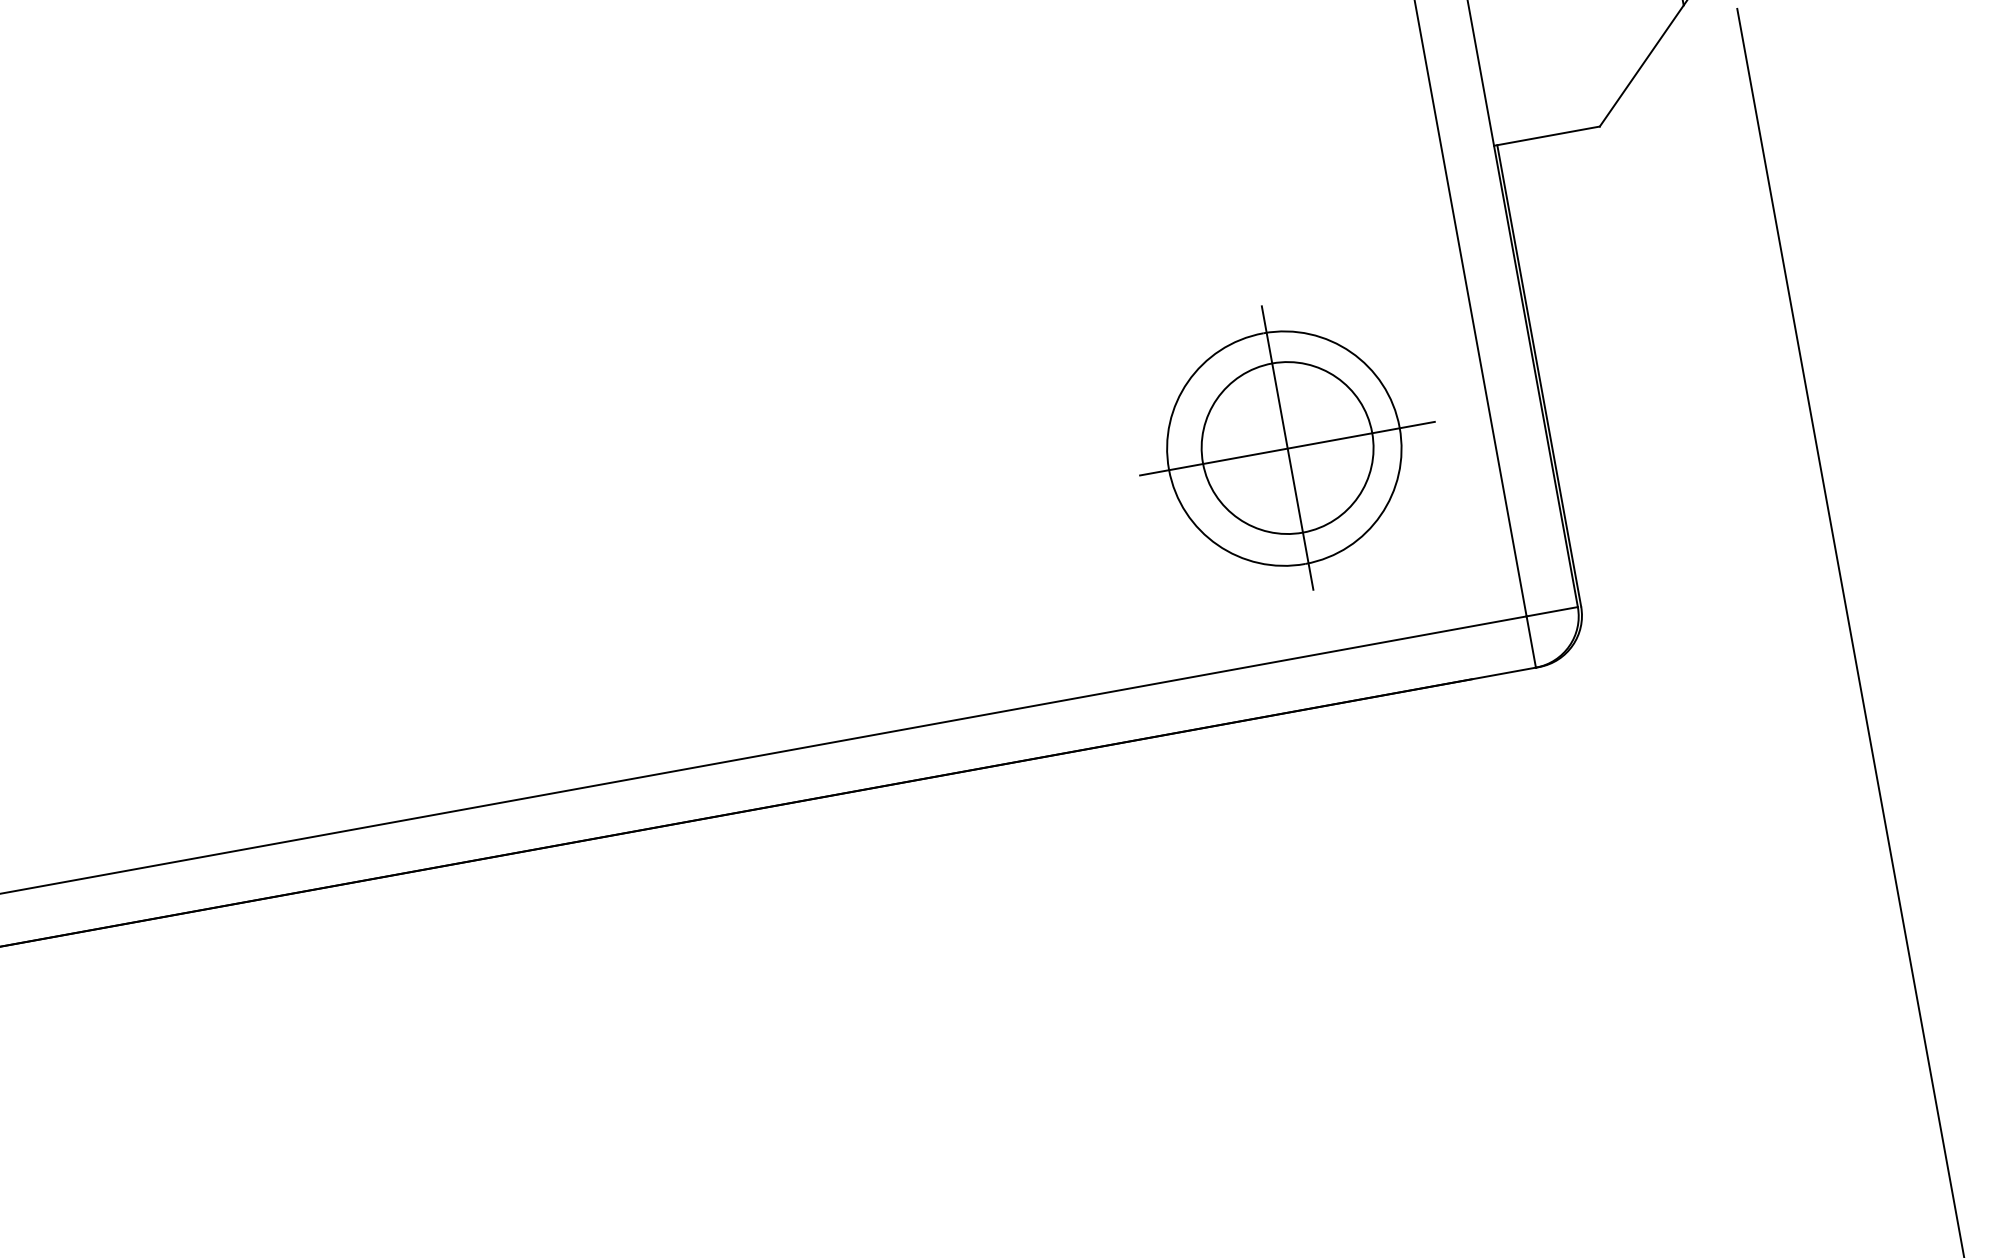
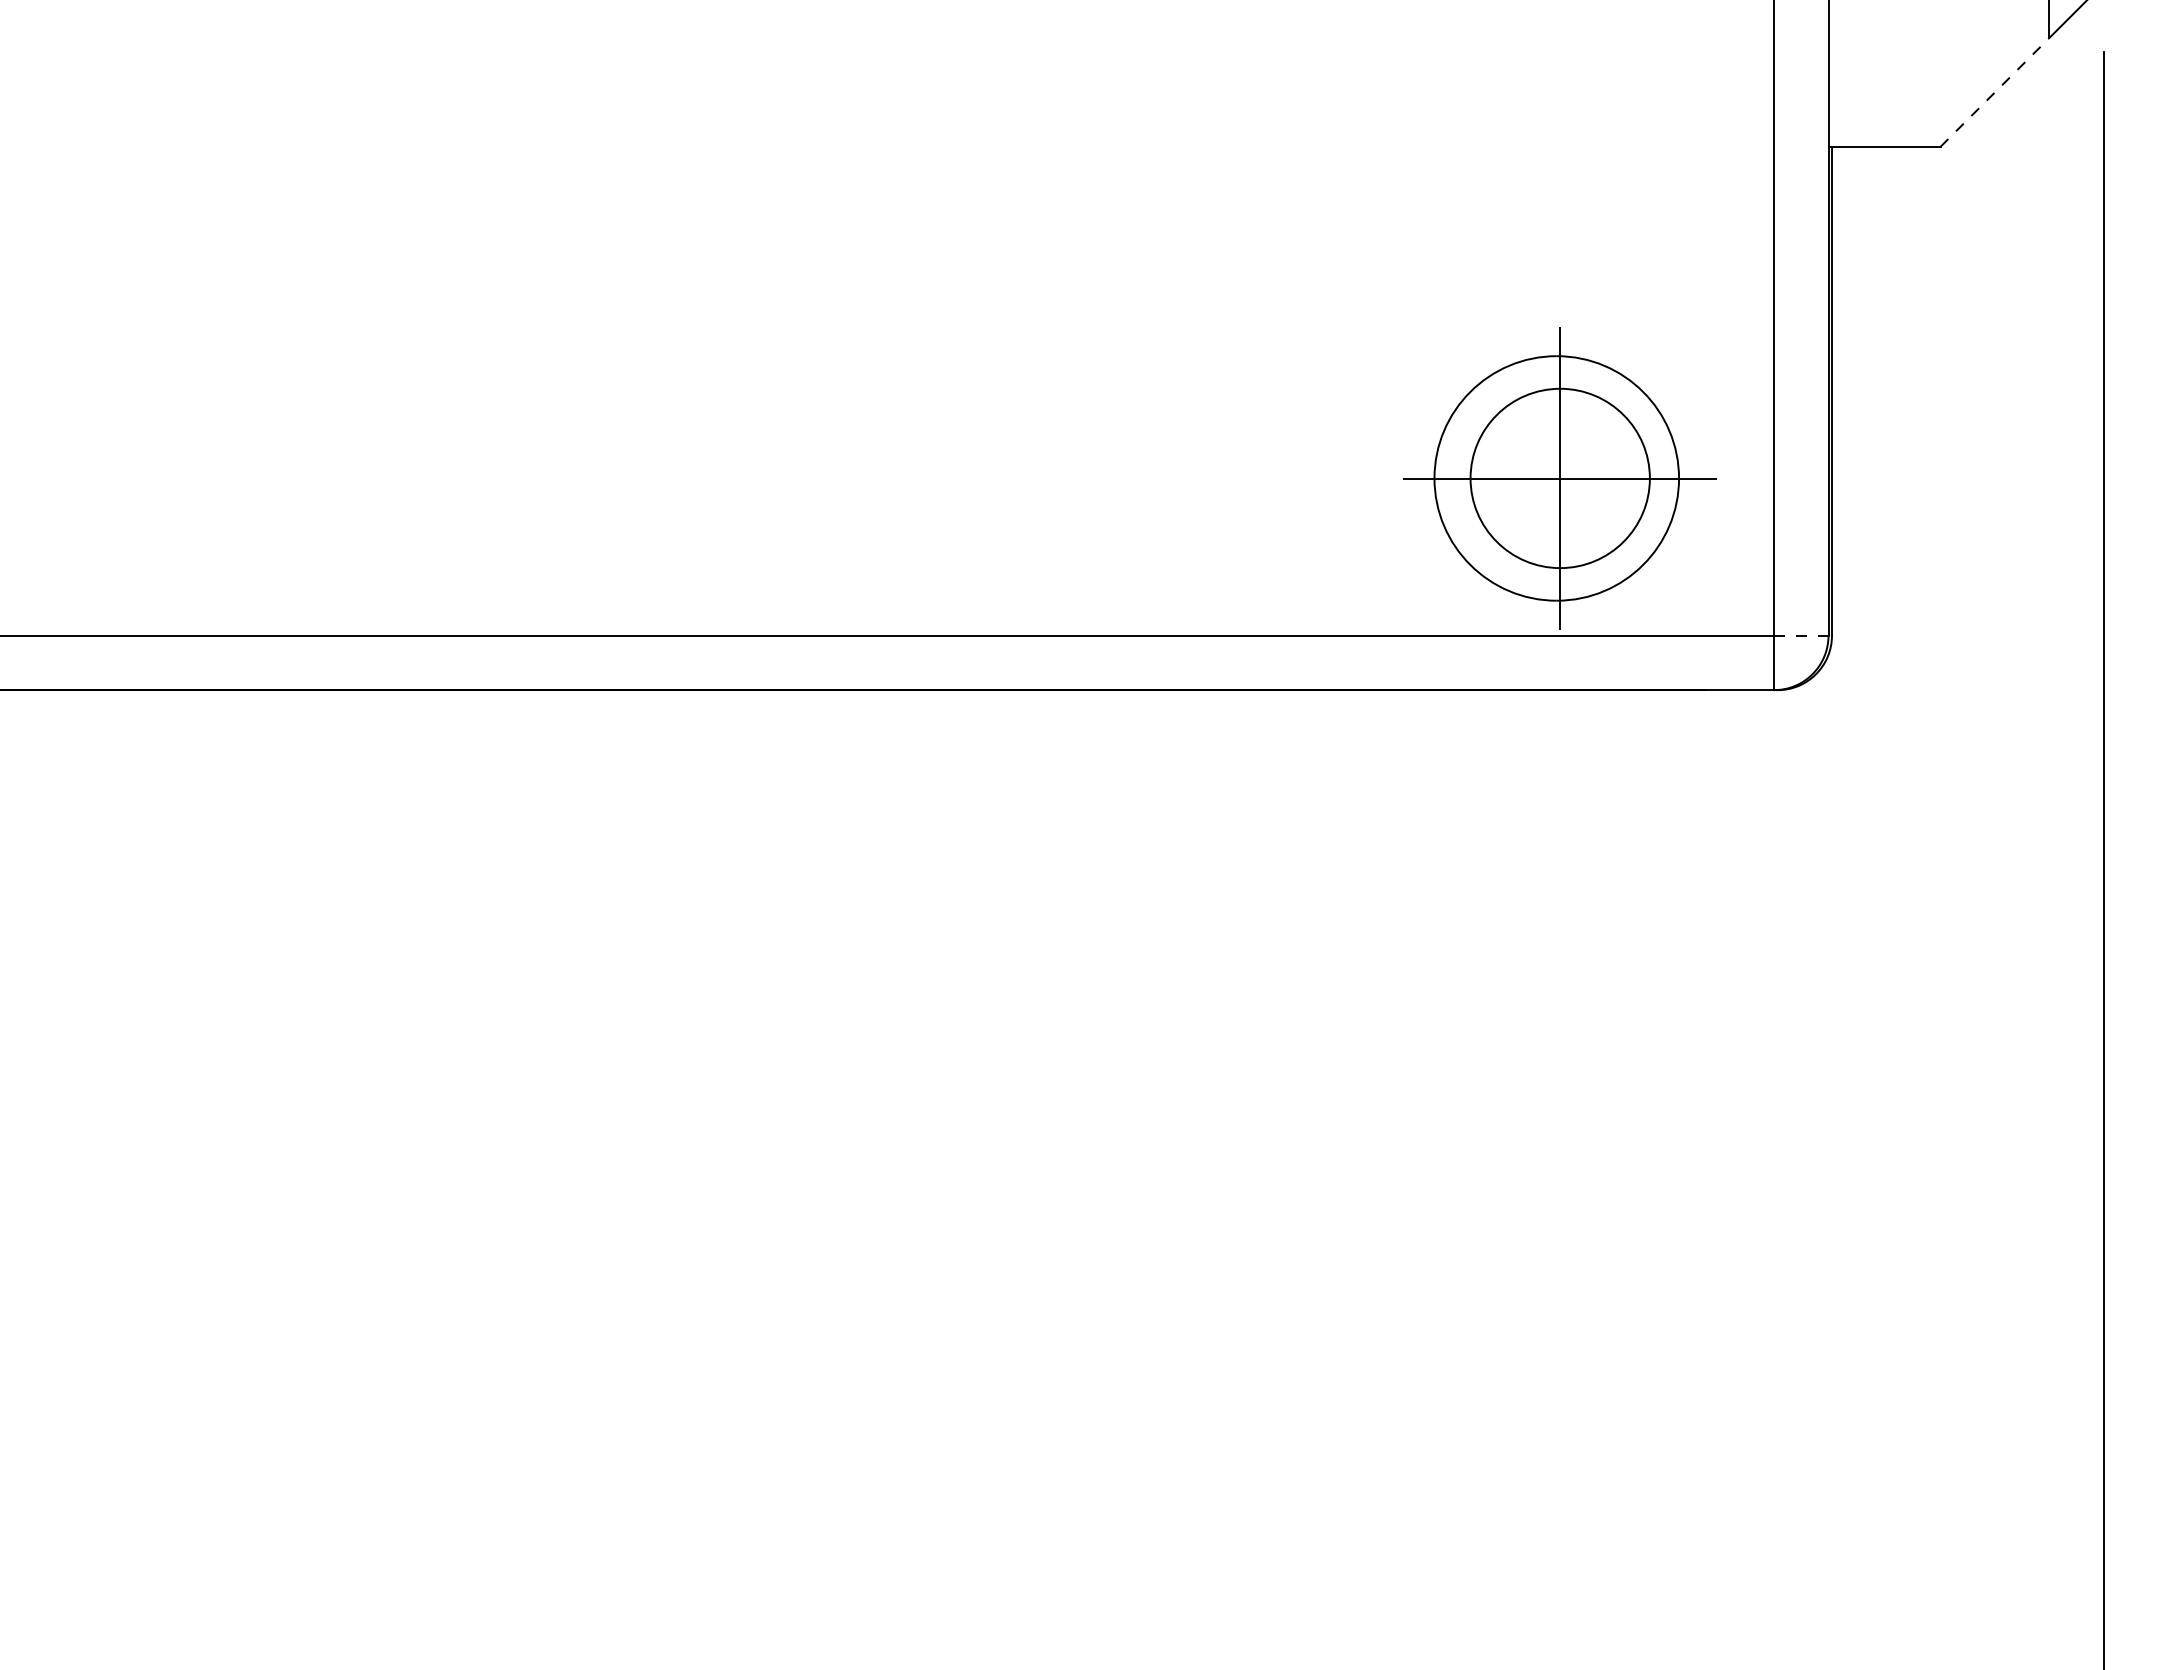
line: (1641, 66) -> (1994, 92), solid -> dashed
part: (1286, 448) -> (1559, 478), moved
line: (1551, 611) -> (1800, 635), solid -> dashed

